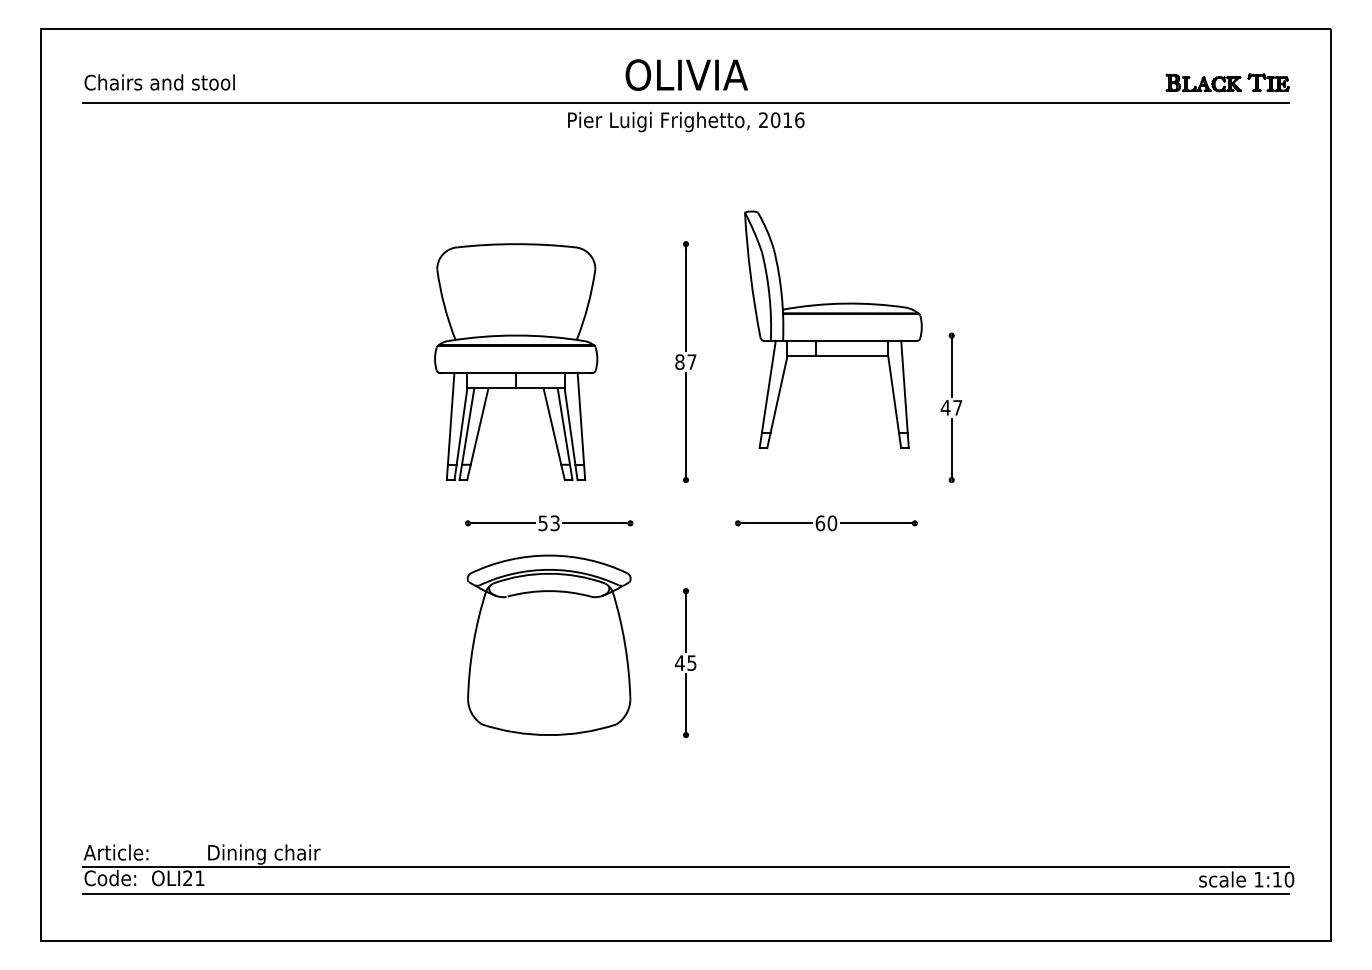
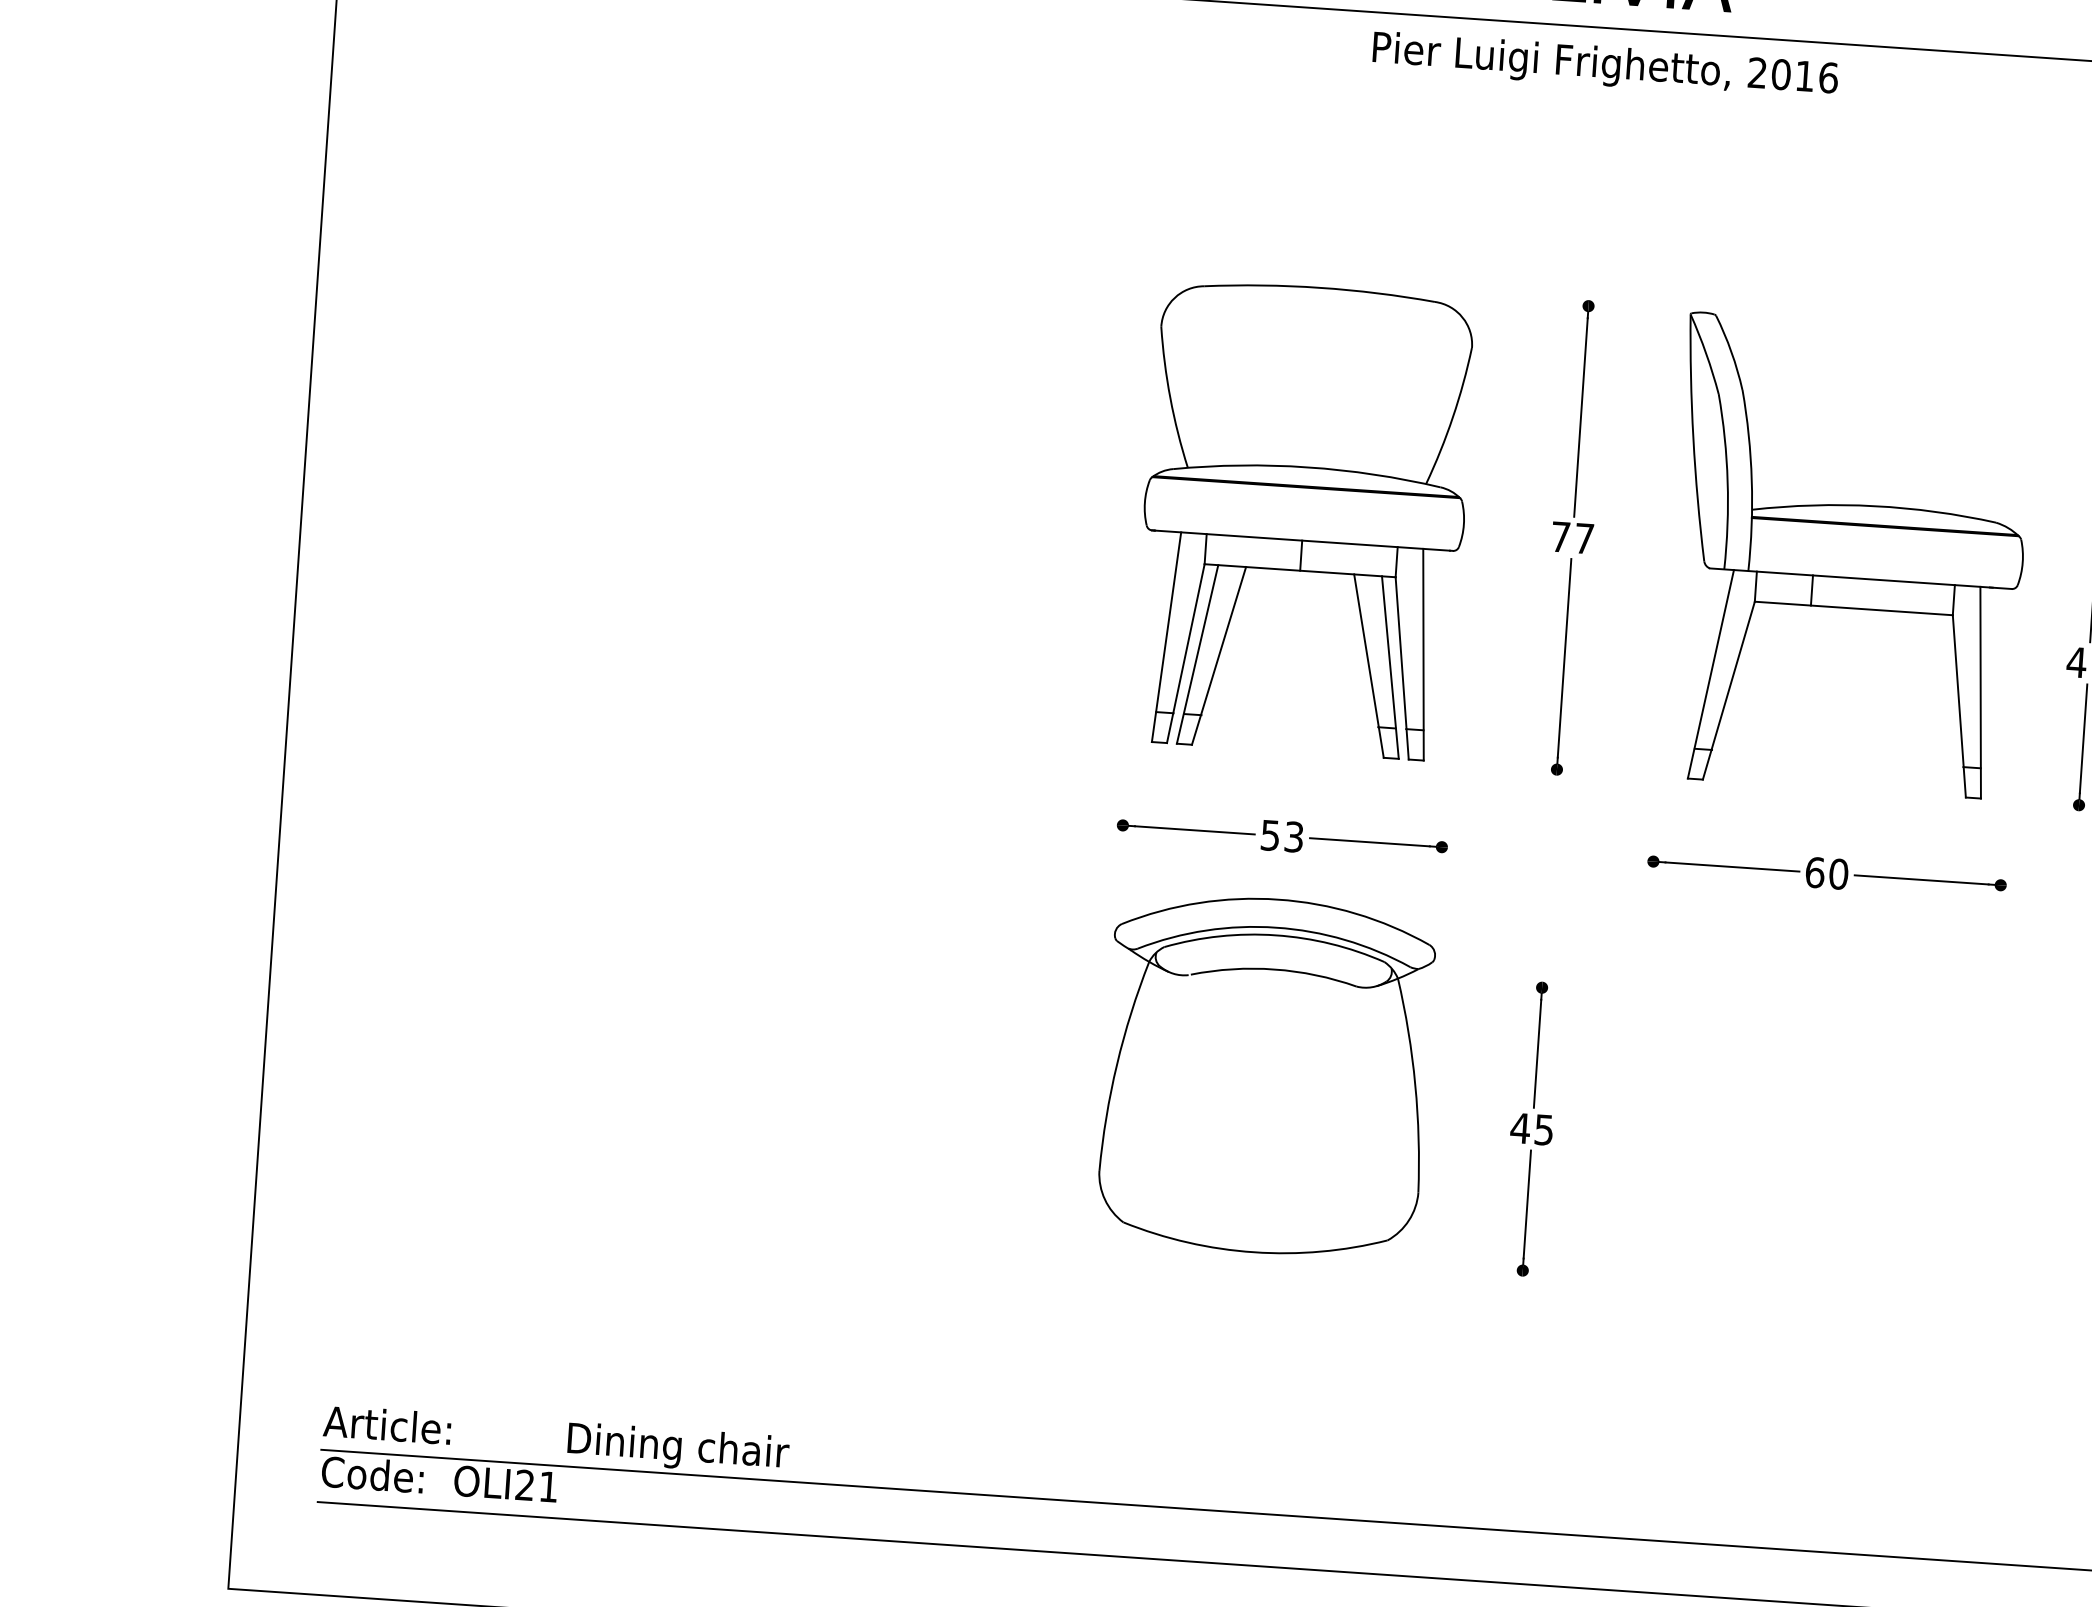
part: (833, 329) -> (1848, 555), moved
text: (679, 361) -> (1560, 535), 87 -> 77
part: (516, 362) -> (1304, 520), moved

